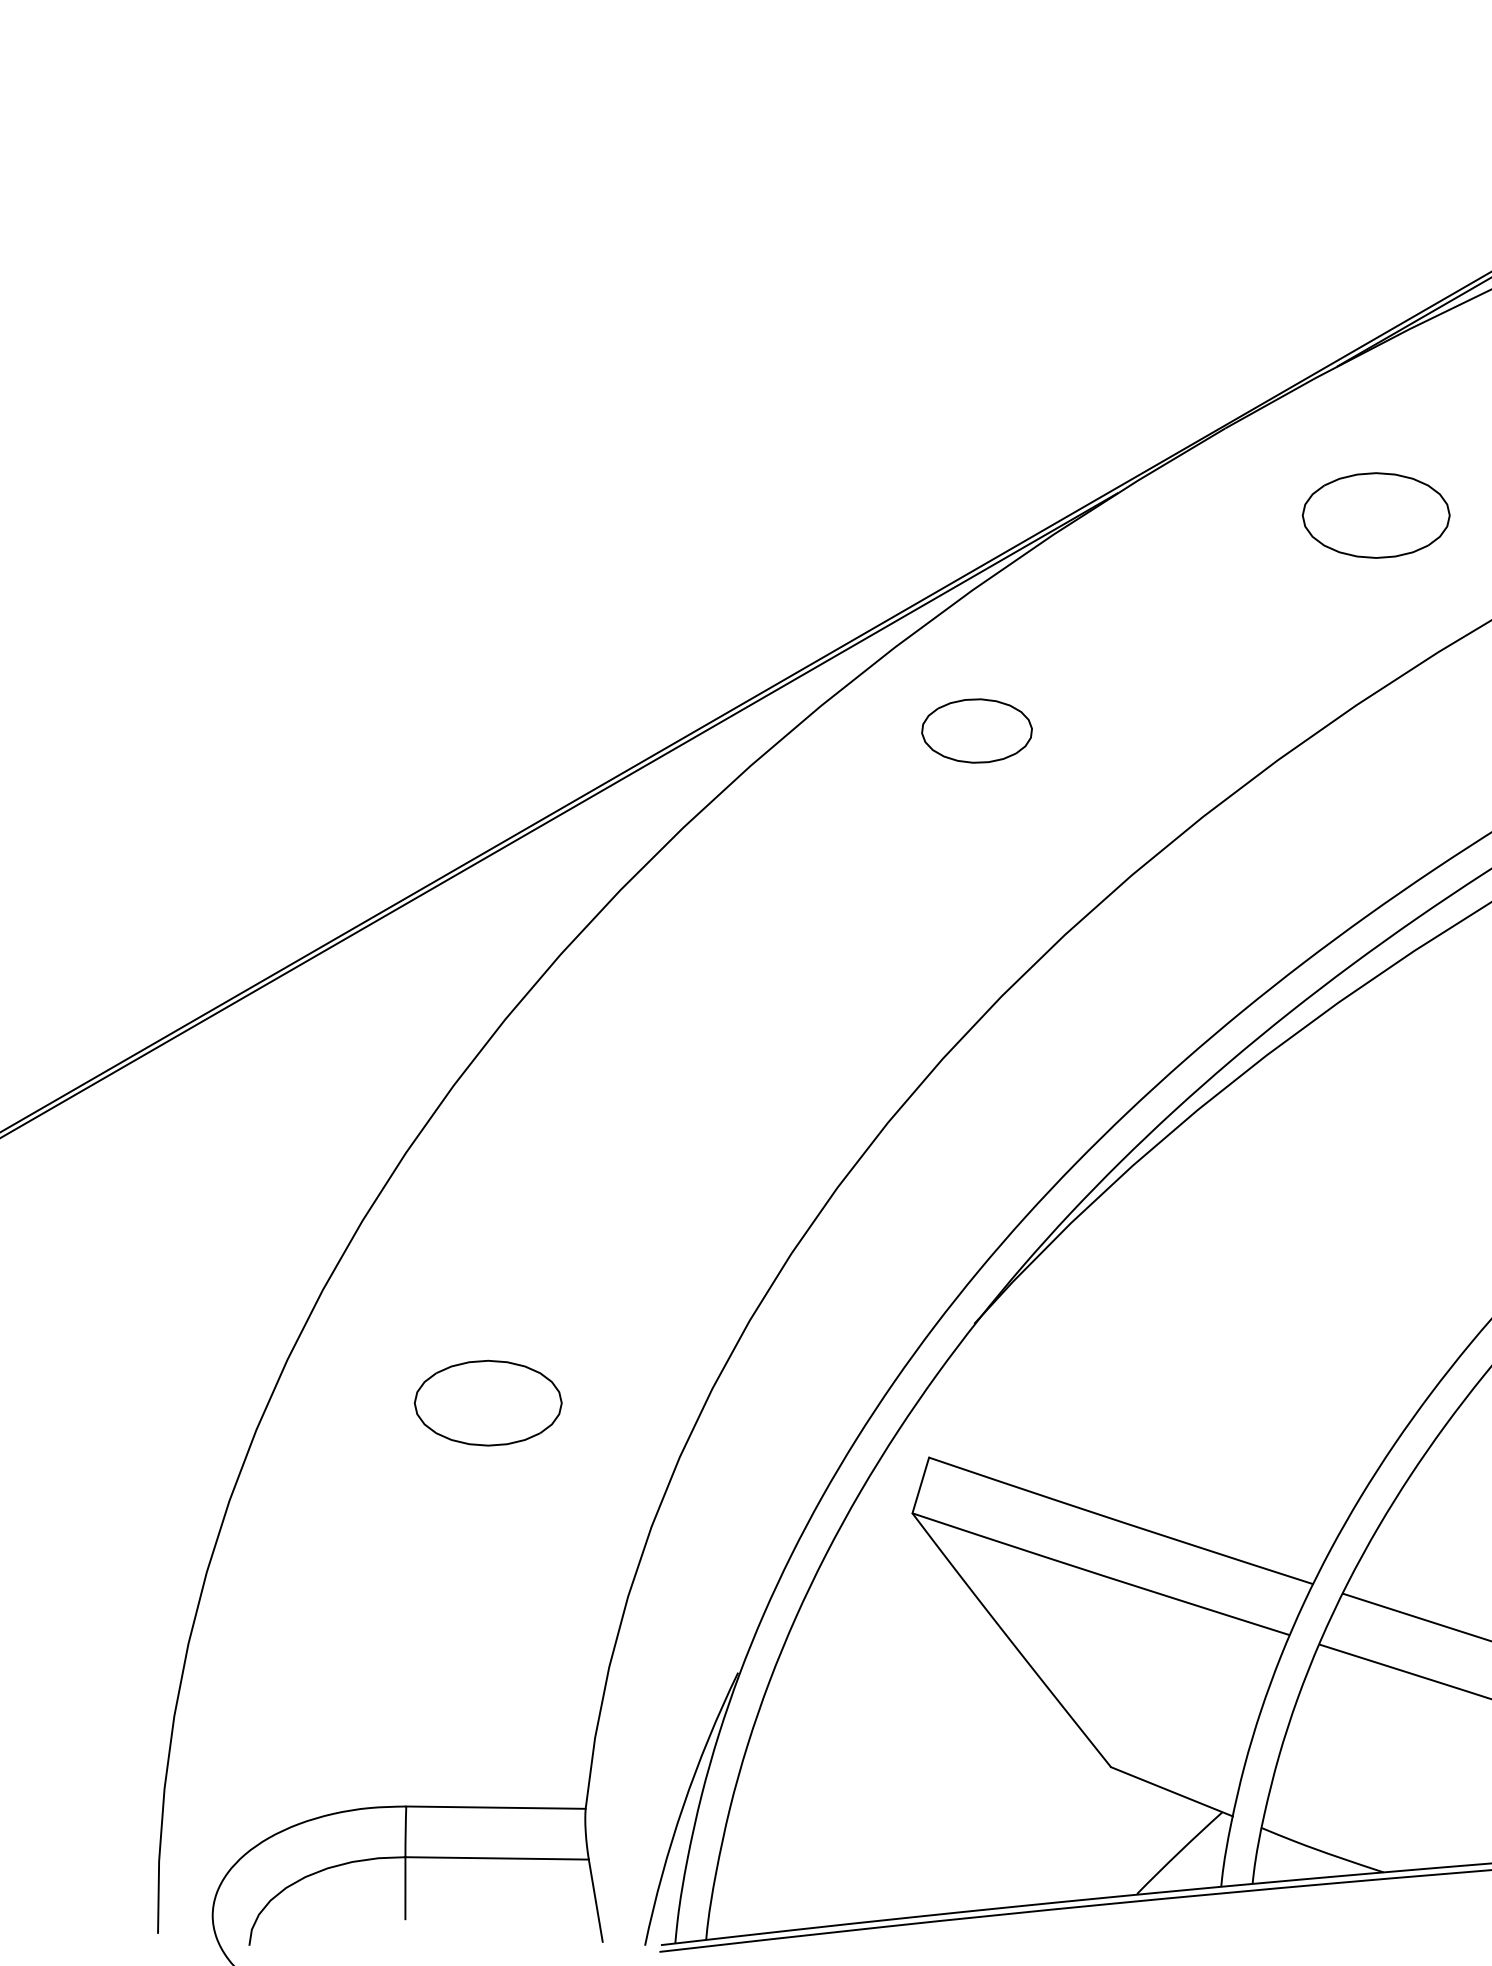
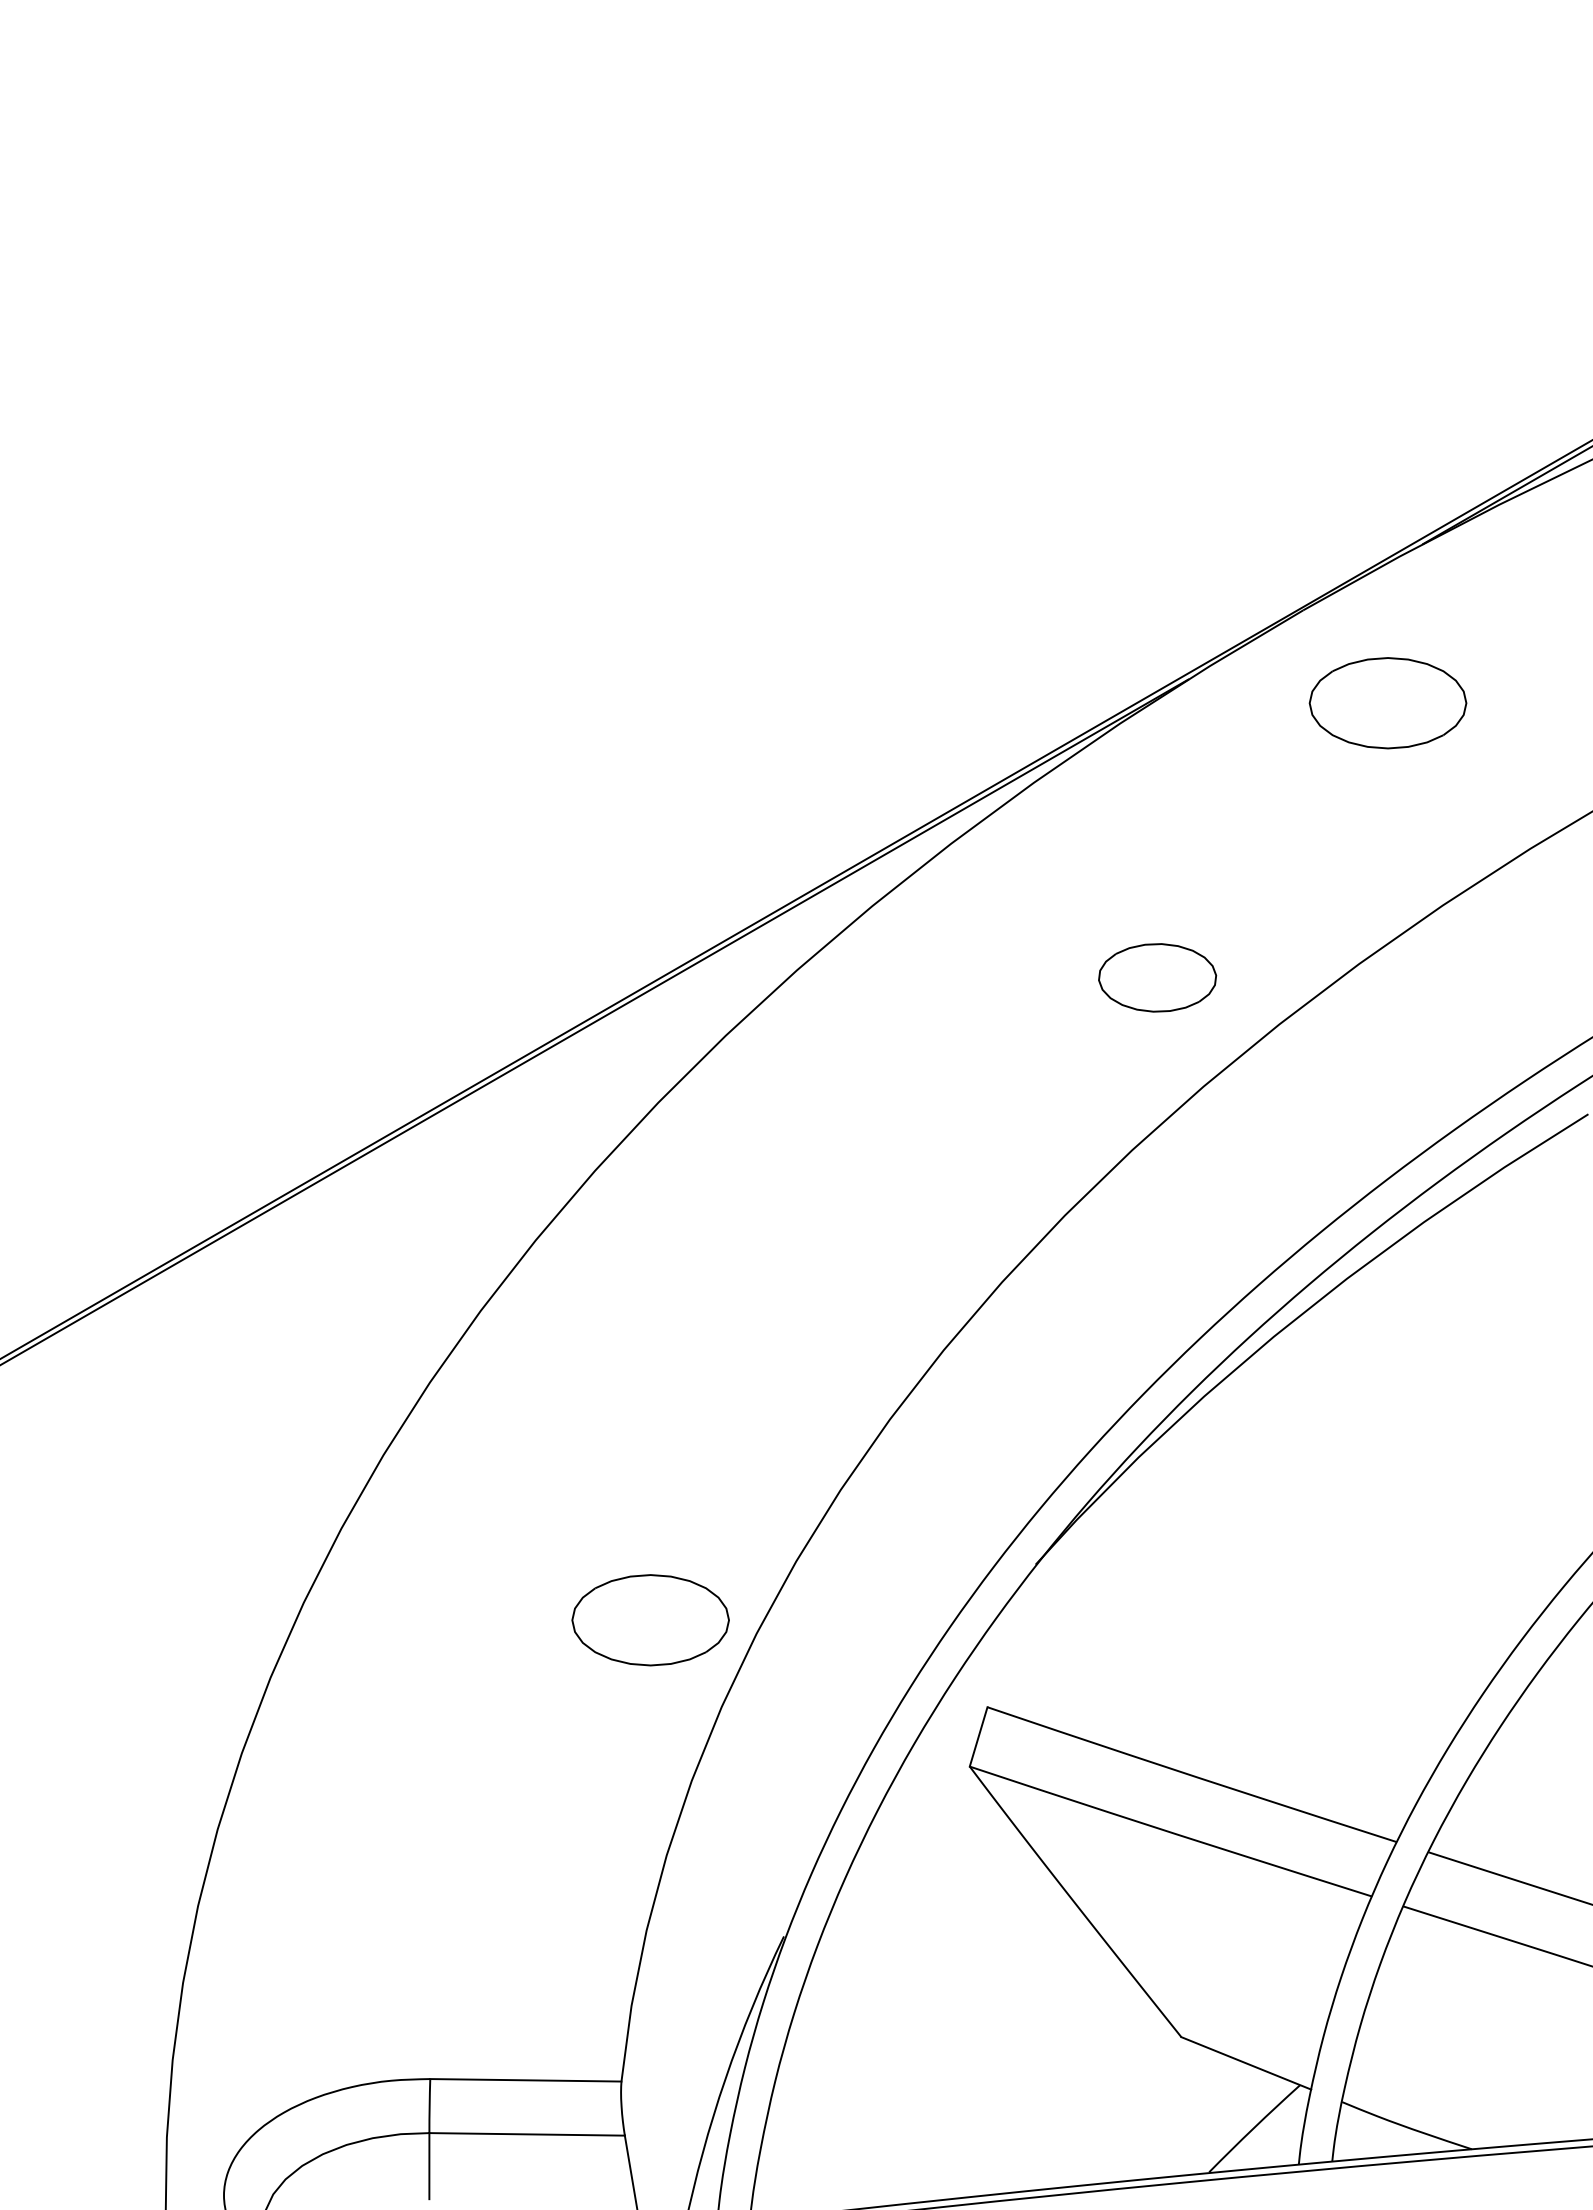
part: (1375, 515) -> (1387, 703), moved
part: (976, 730) -> (1157, 977), moved
part: (488, 1403) -> (650, 1620), moved

